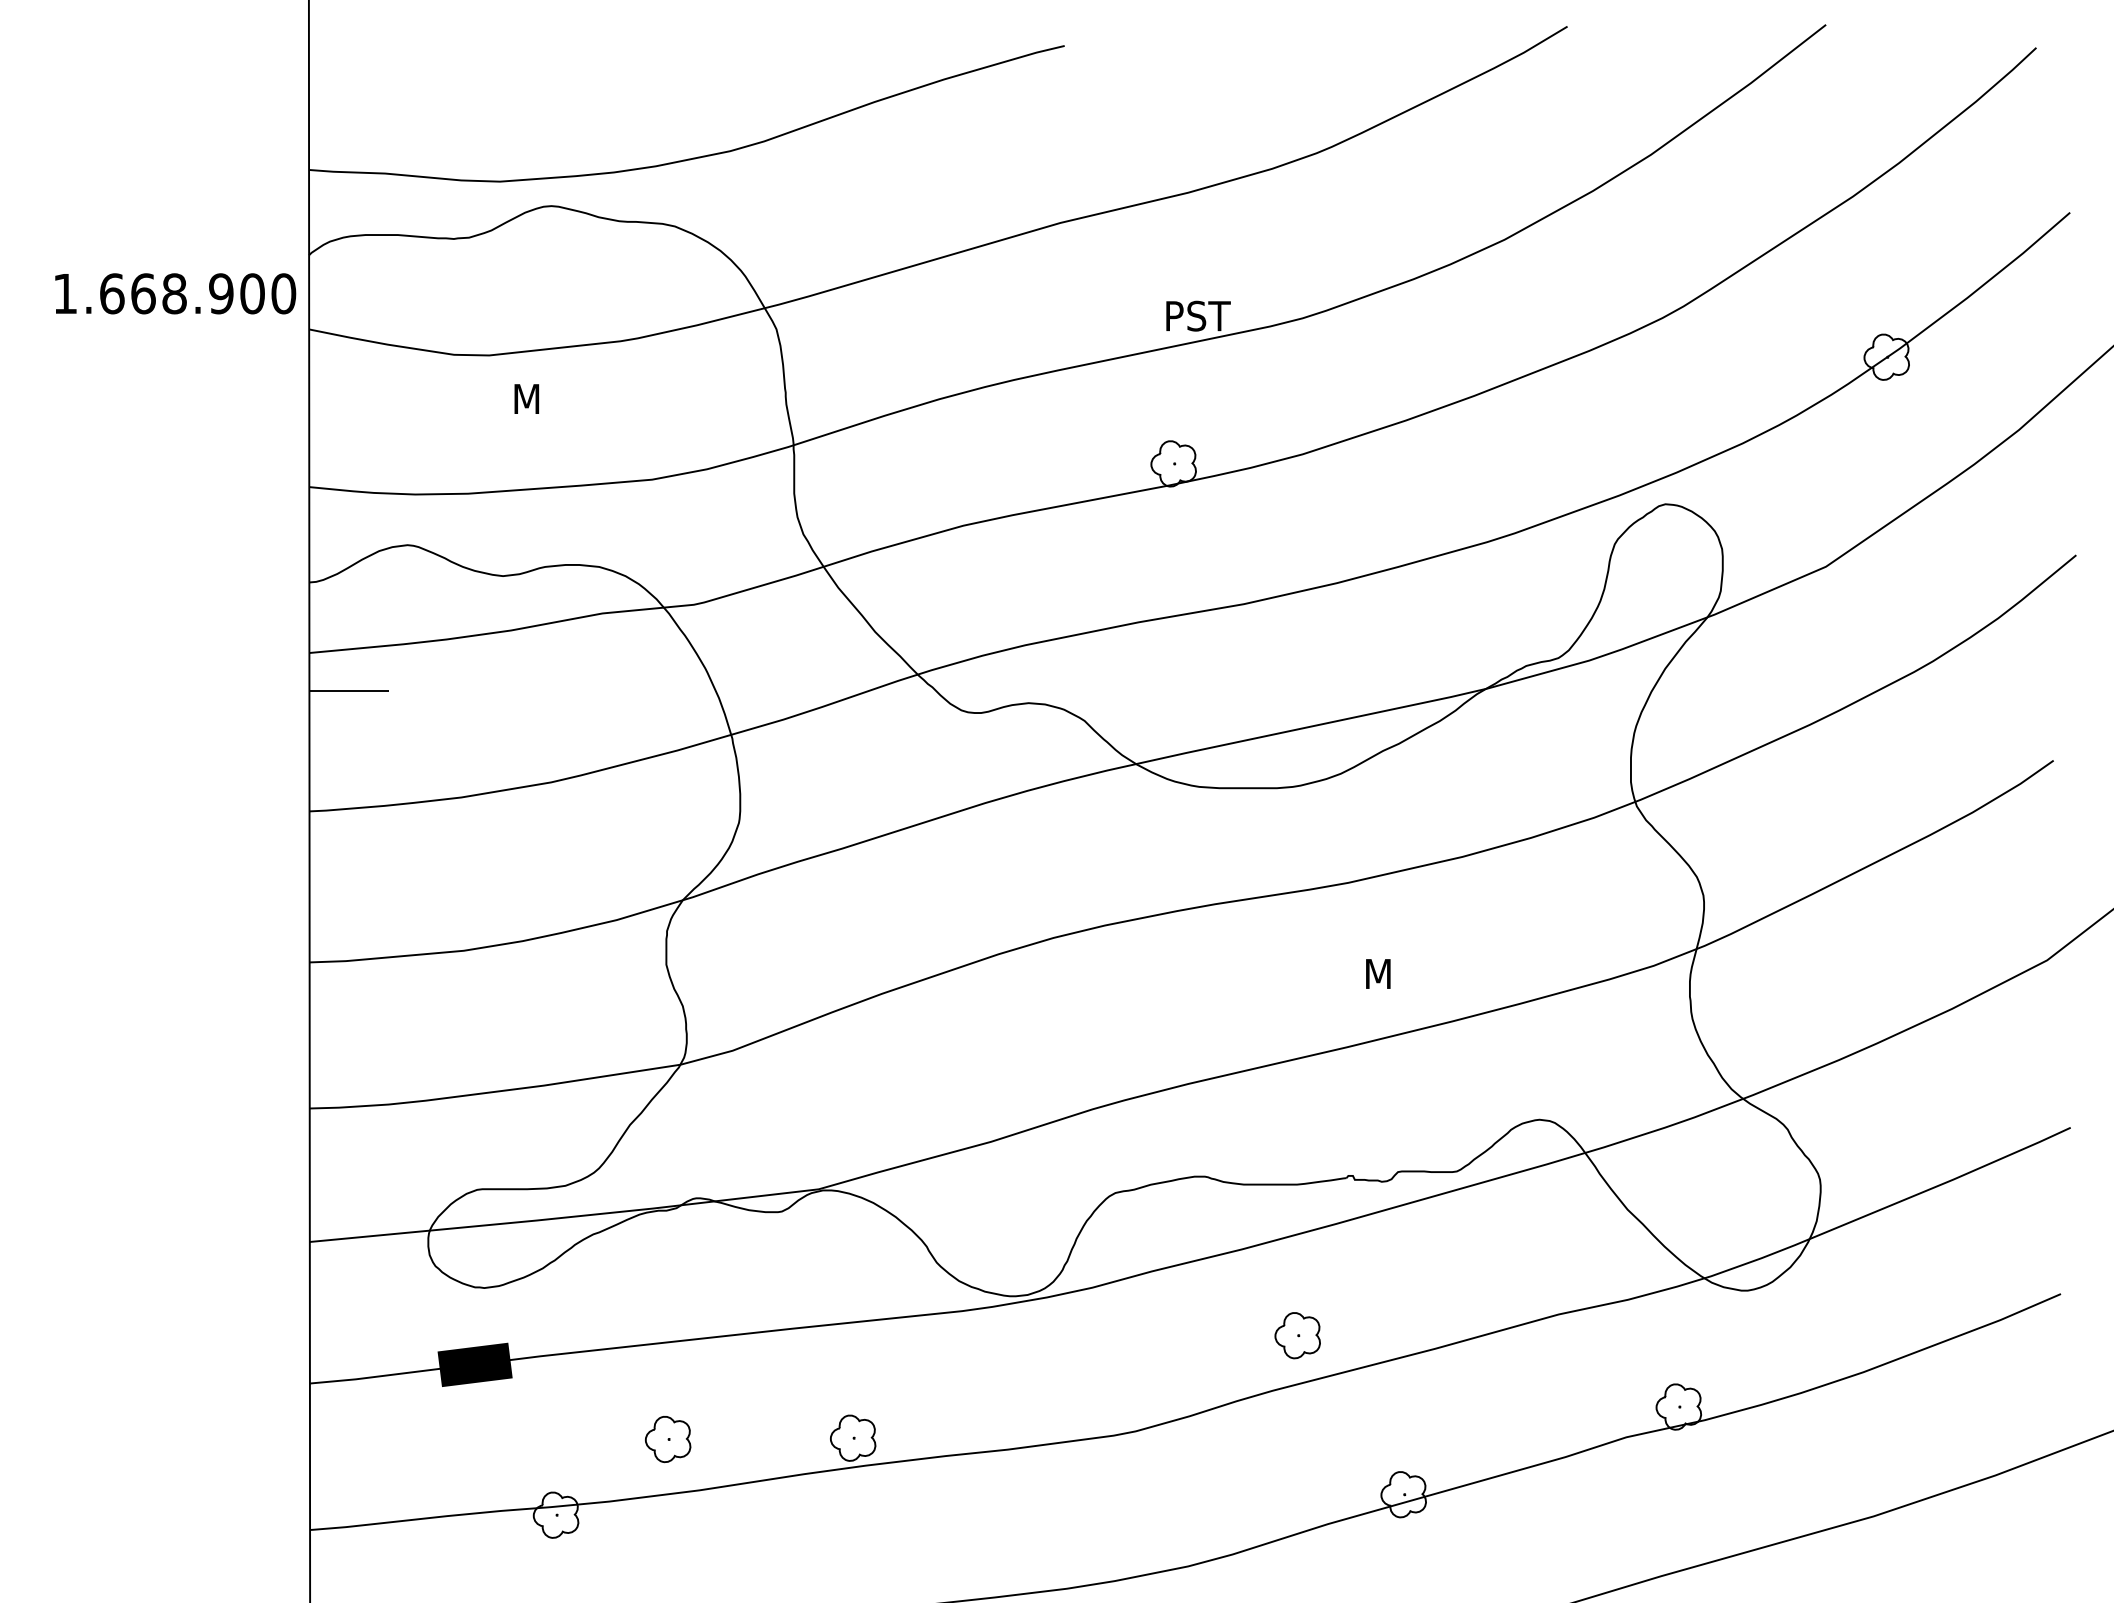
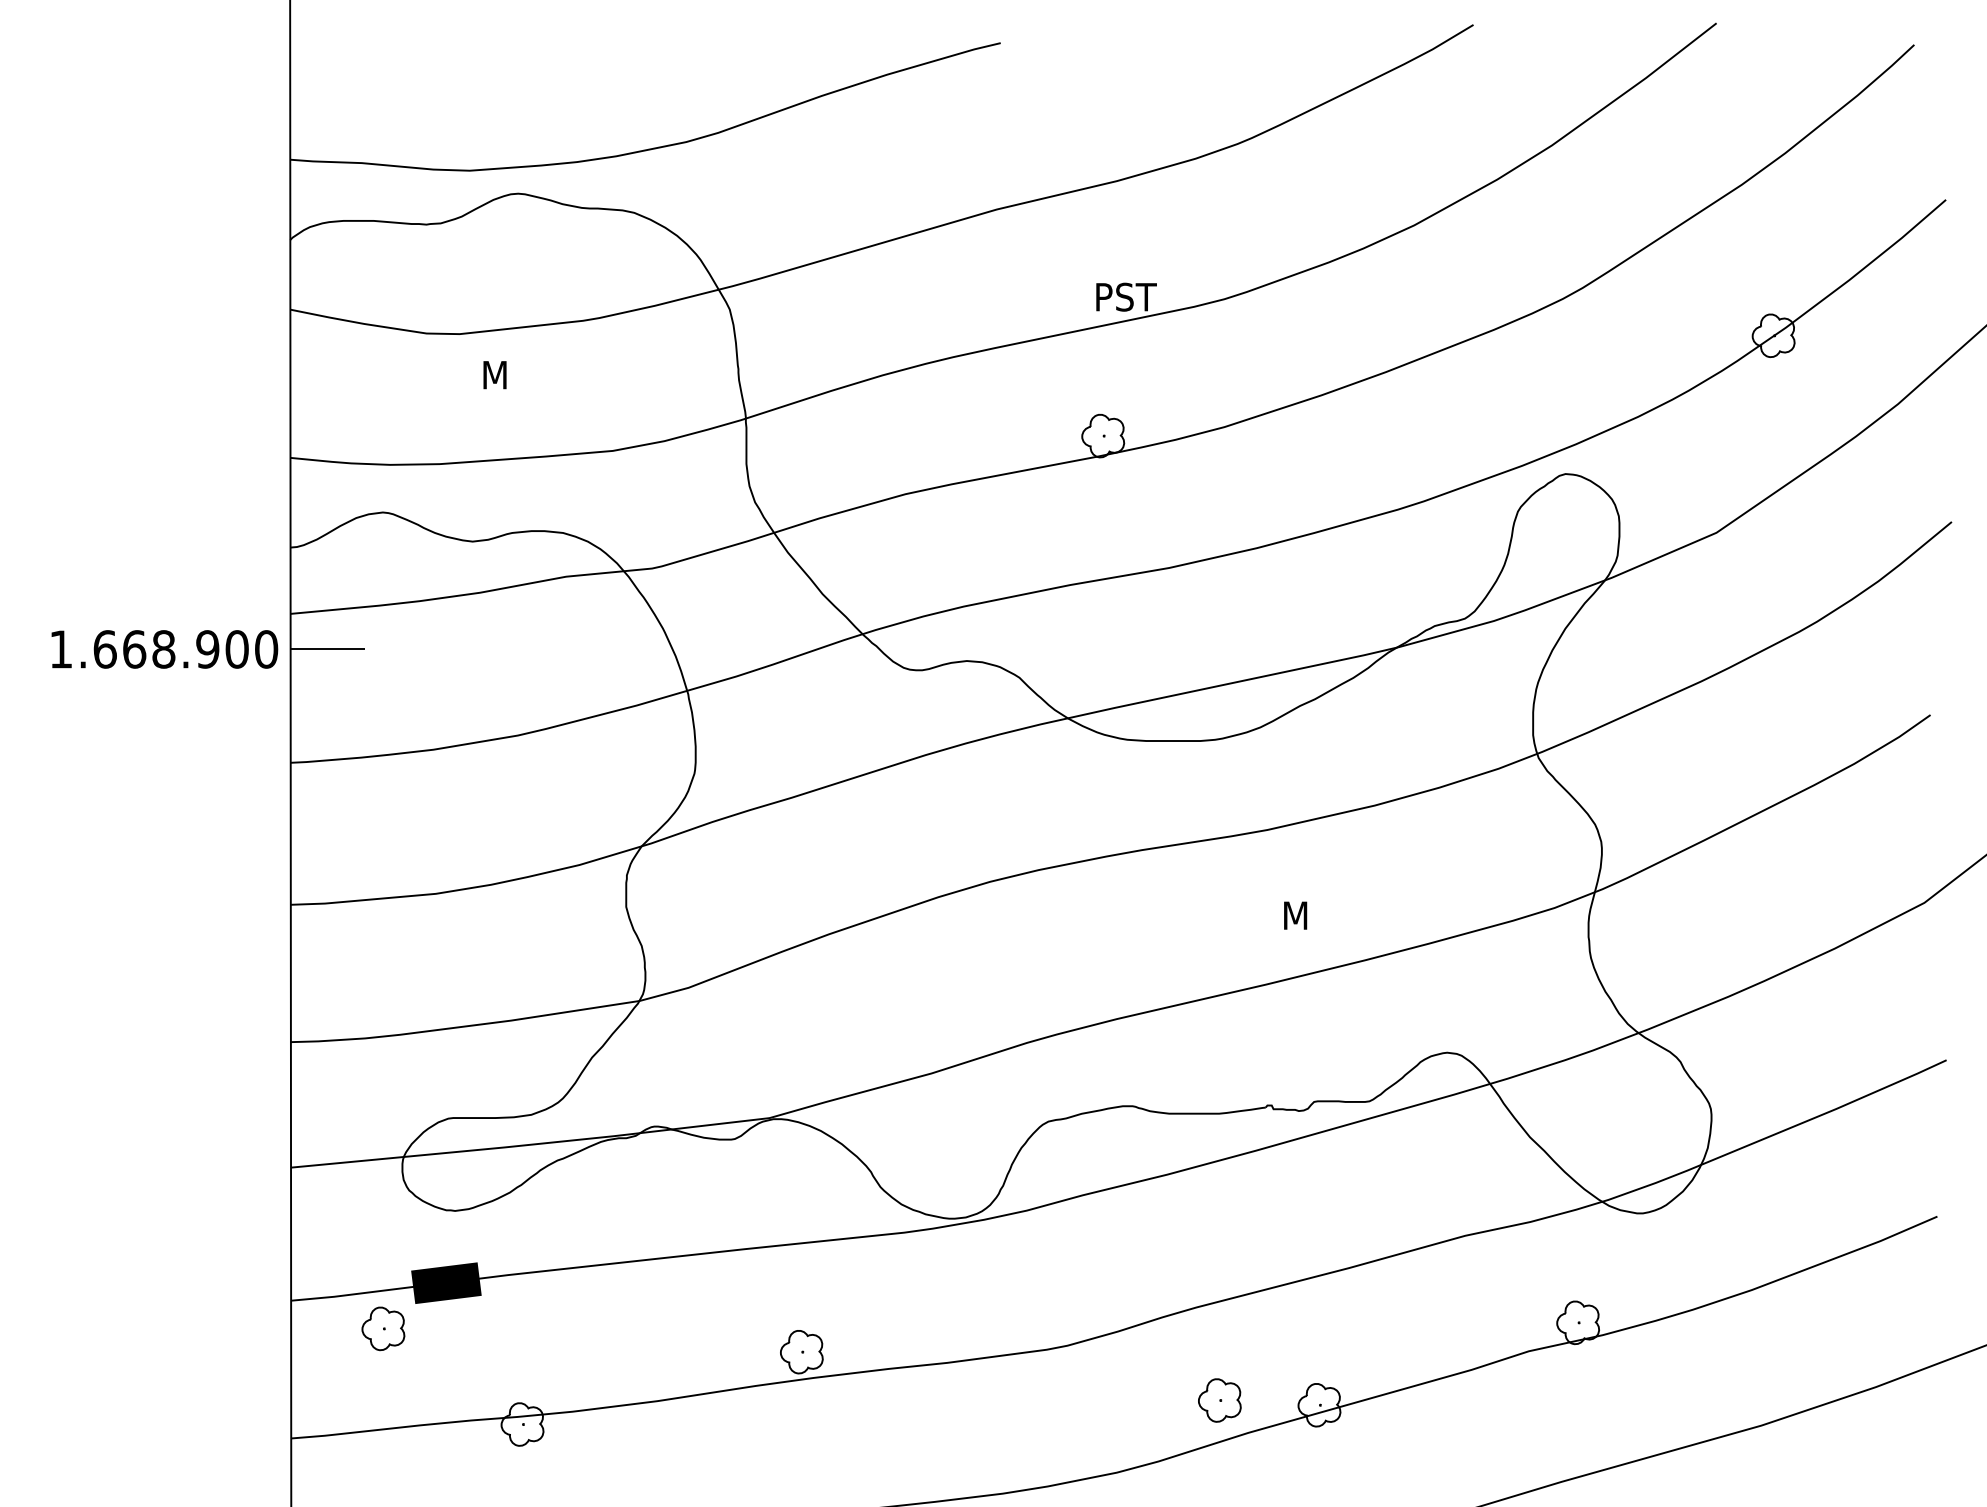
text: (175, 293) -> (164, 649), moved
part: (1297, 1335) -> (1219, 1400), moved
part: (668, 1439) -> (383, 1328), moved

